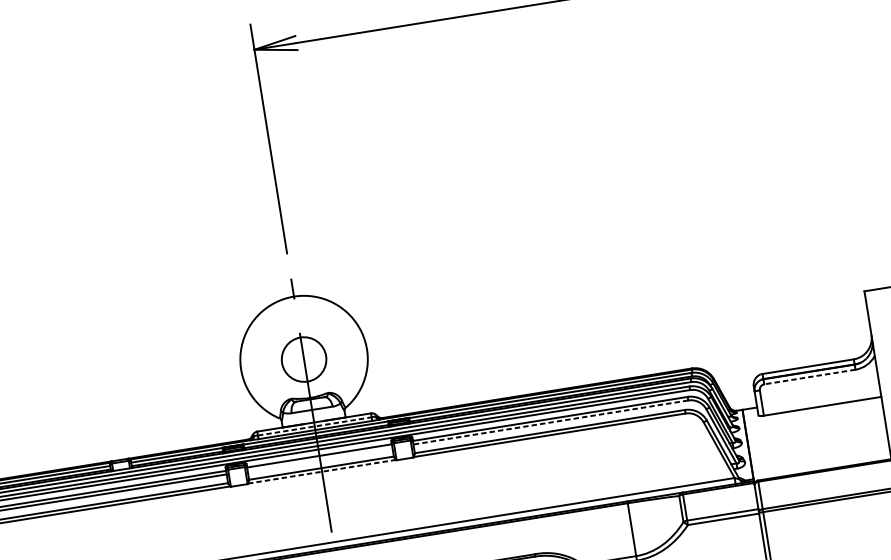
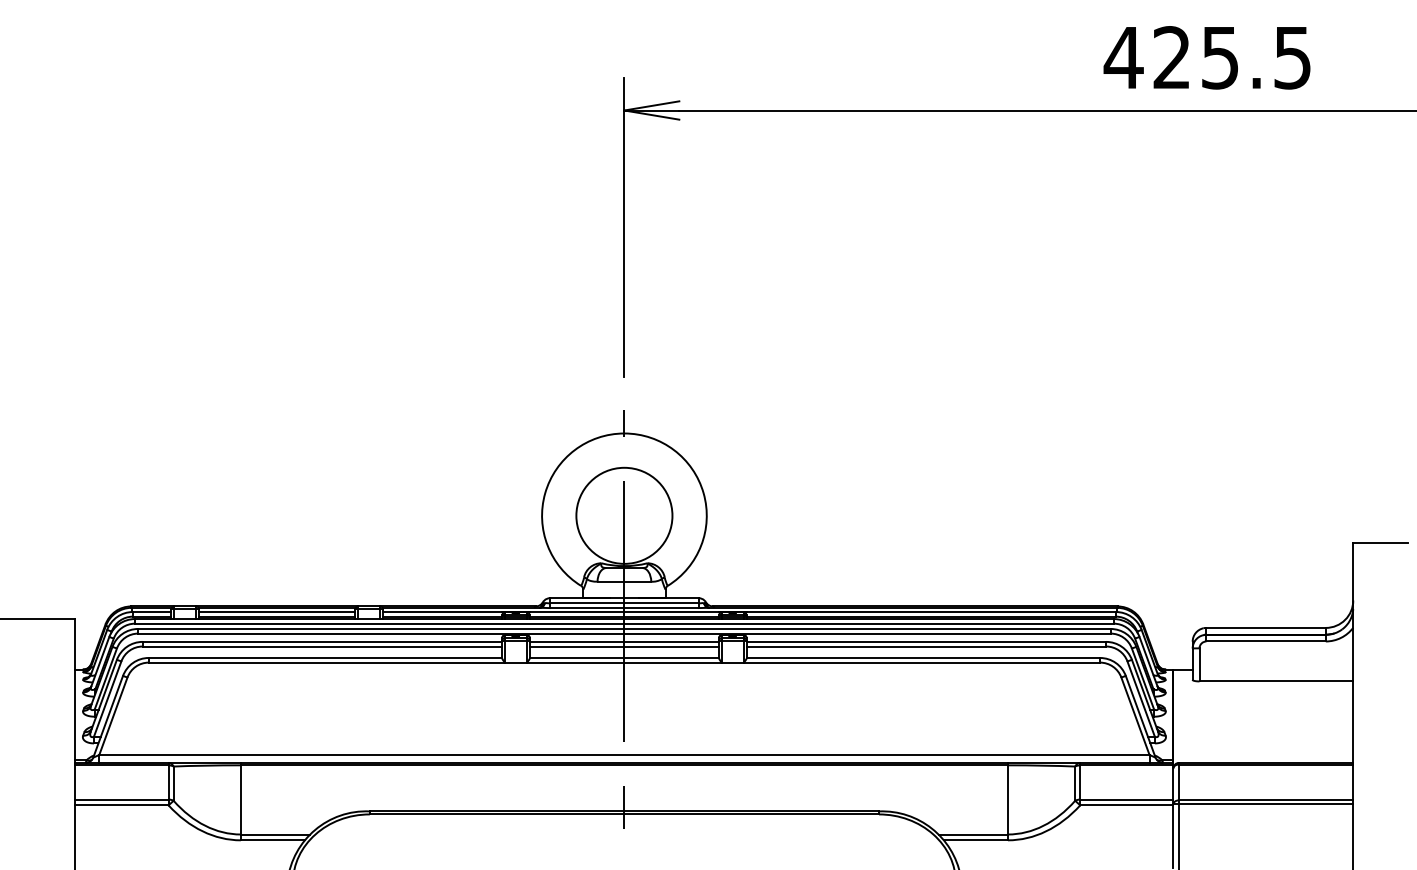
circle: (304, 359) -> (624, 515), size x1.67
line: (810, 377) -> (1266, 641), dashed -> solid
line: (550, 422) -> (926, 646), dashed -> solid
line: (314, 426) -> (624, 603), dashed -> solid
line: (320, 459) -> (624, 646), added
line: (321, 471) -> (623, 662), dashed -> solid

